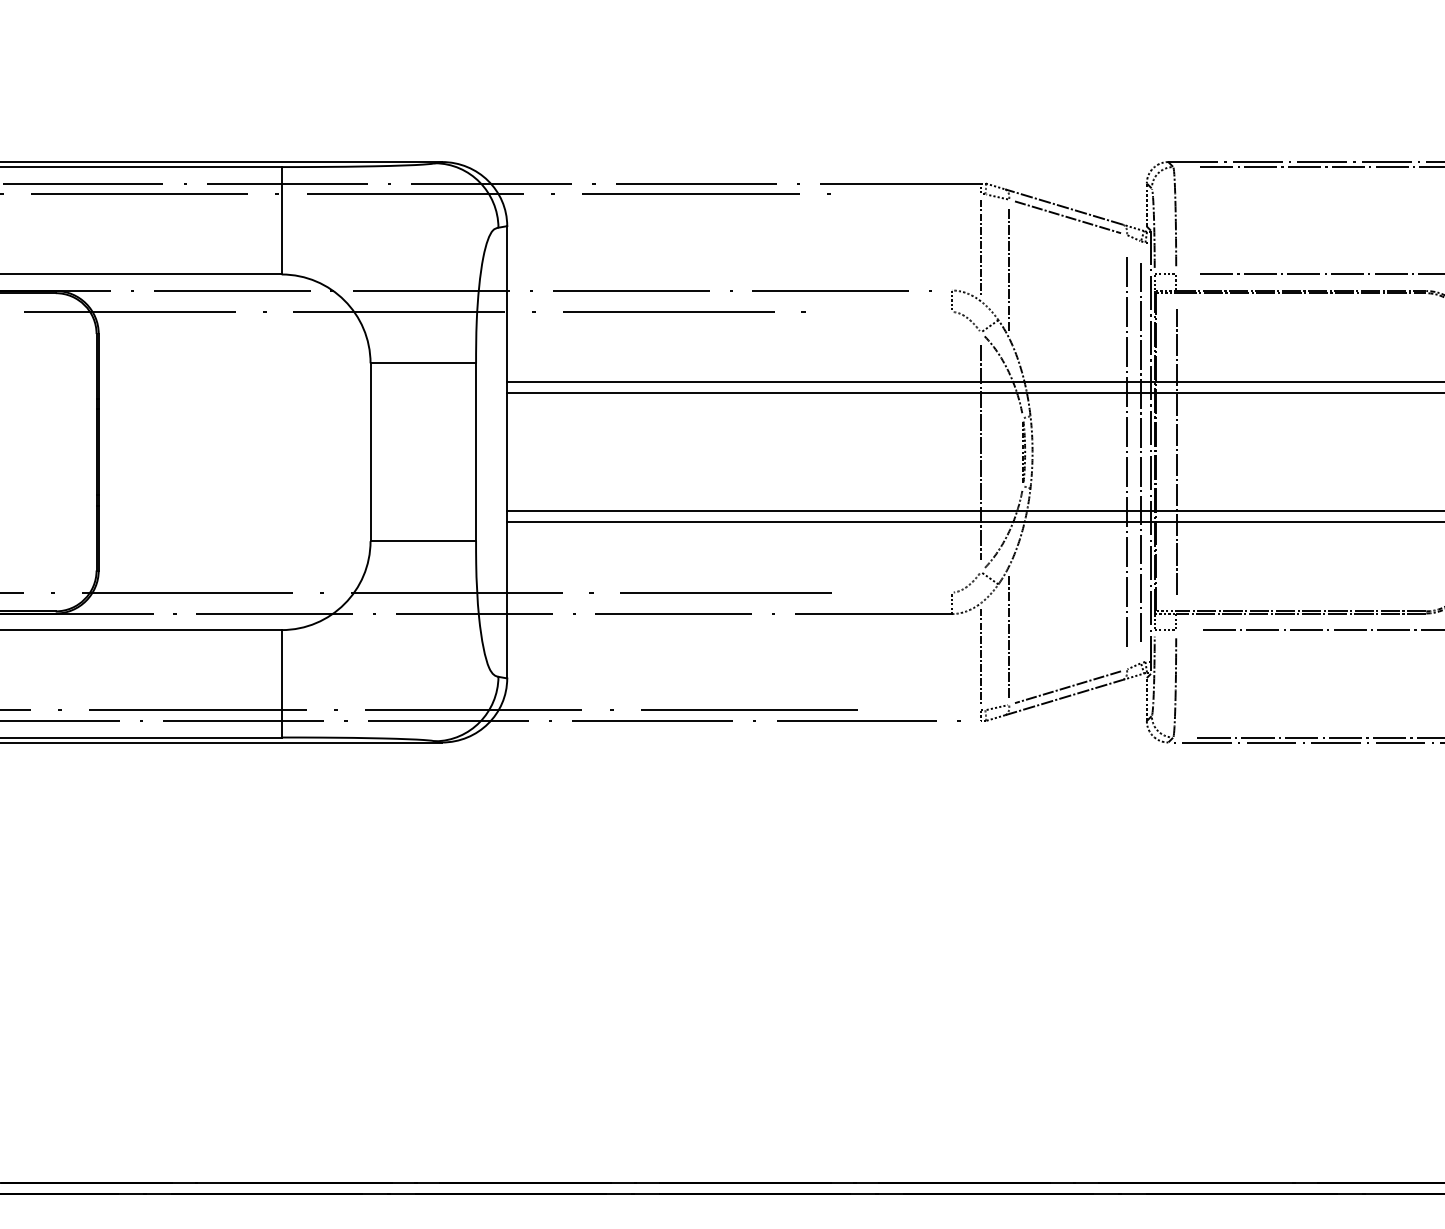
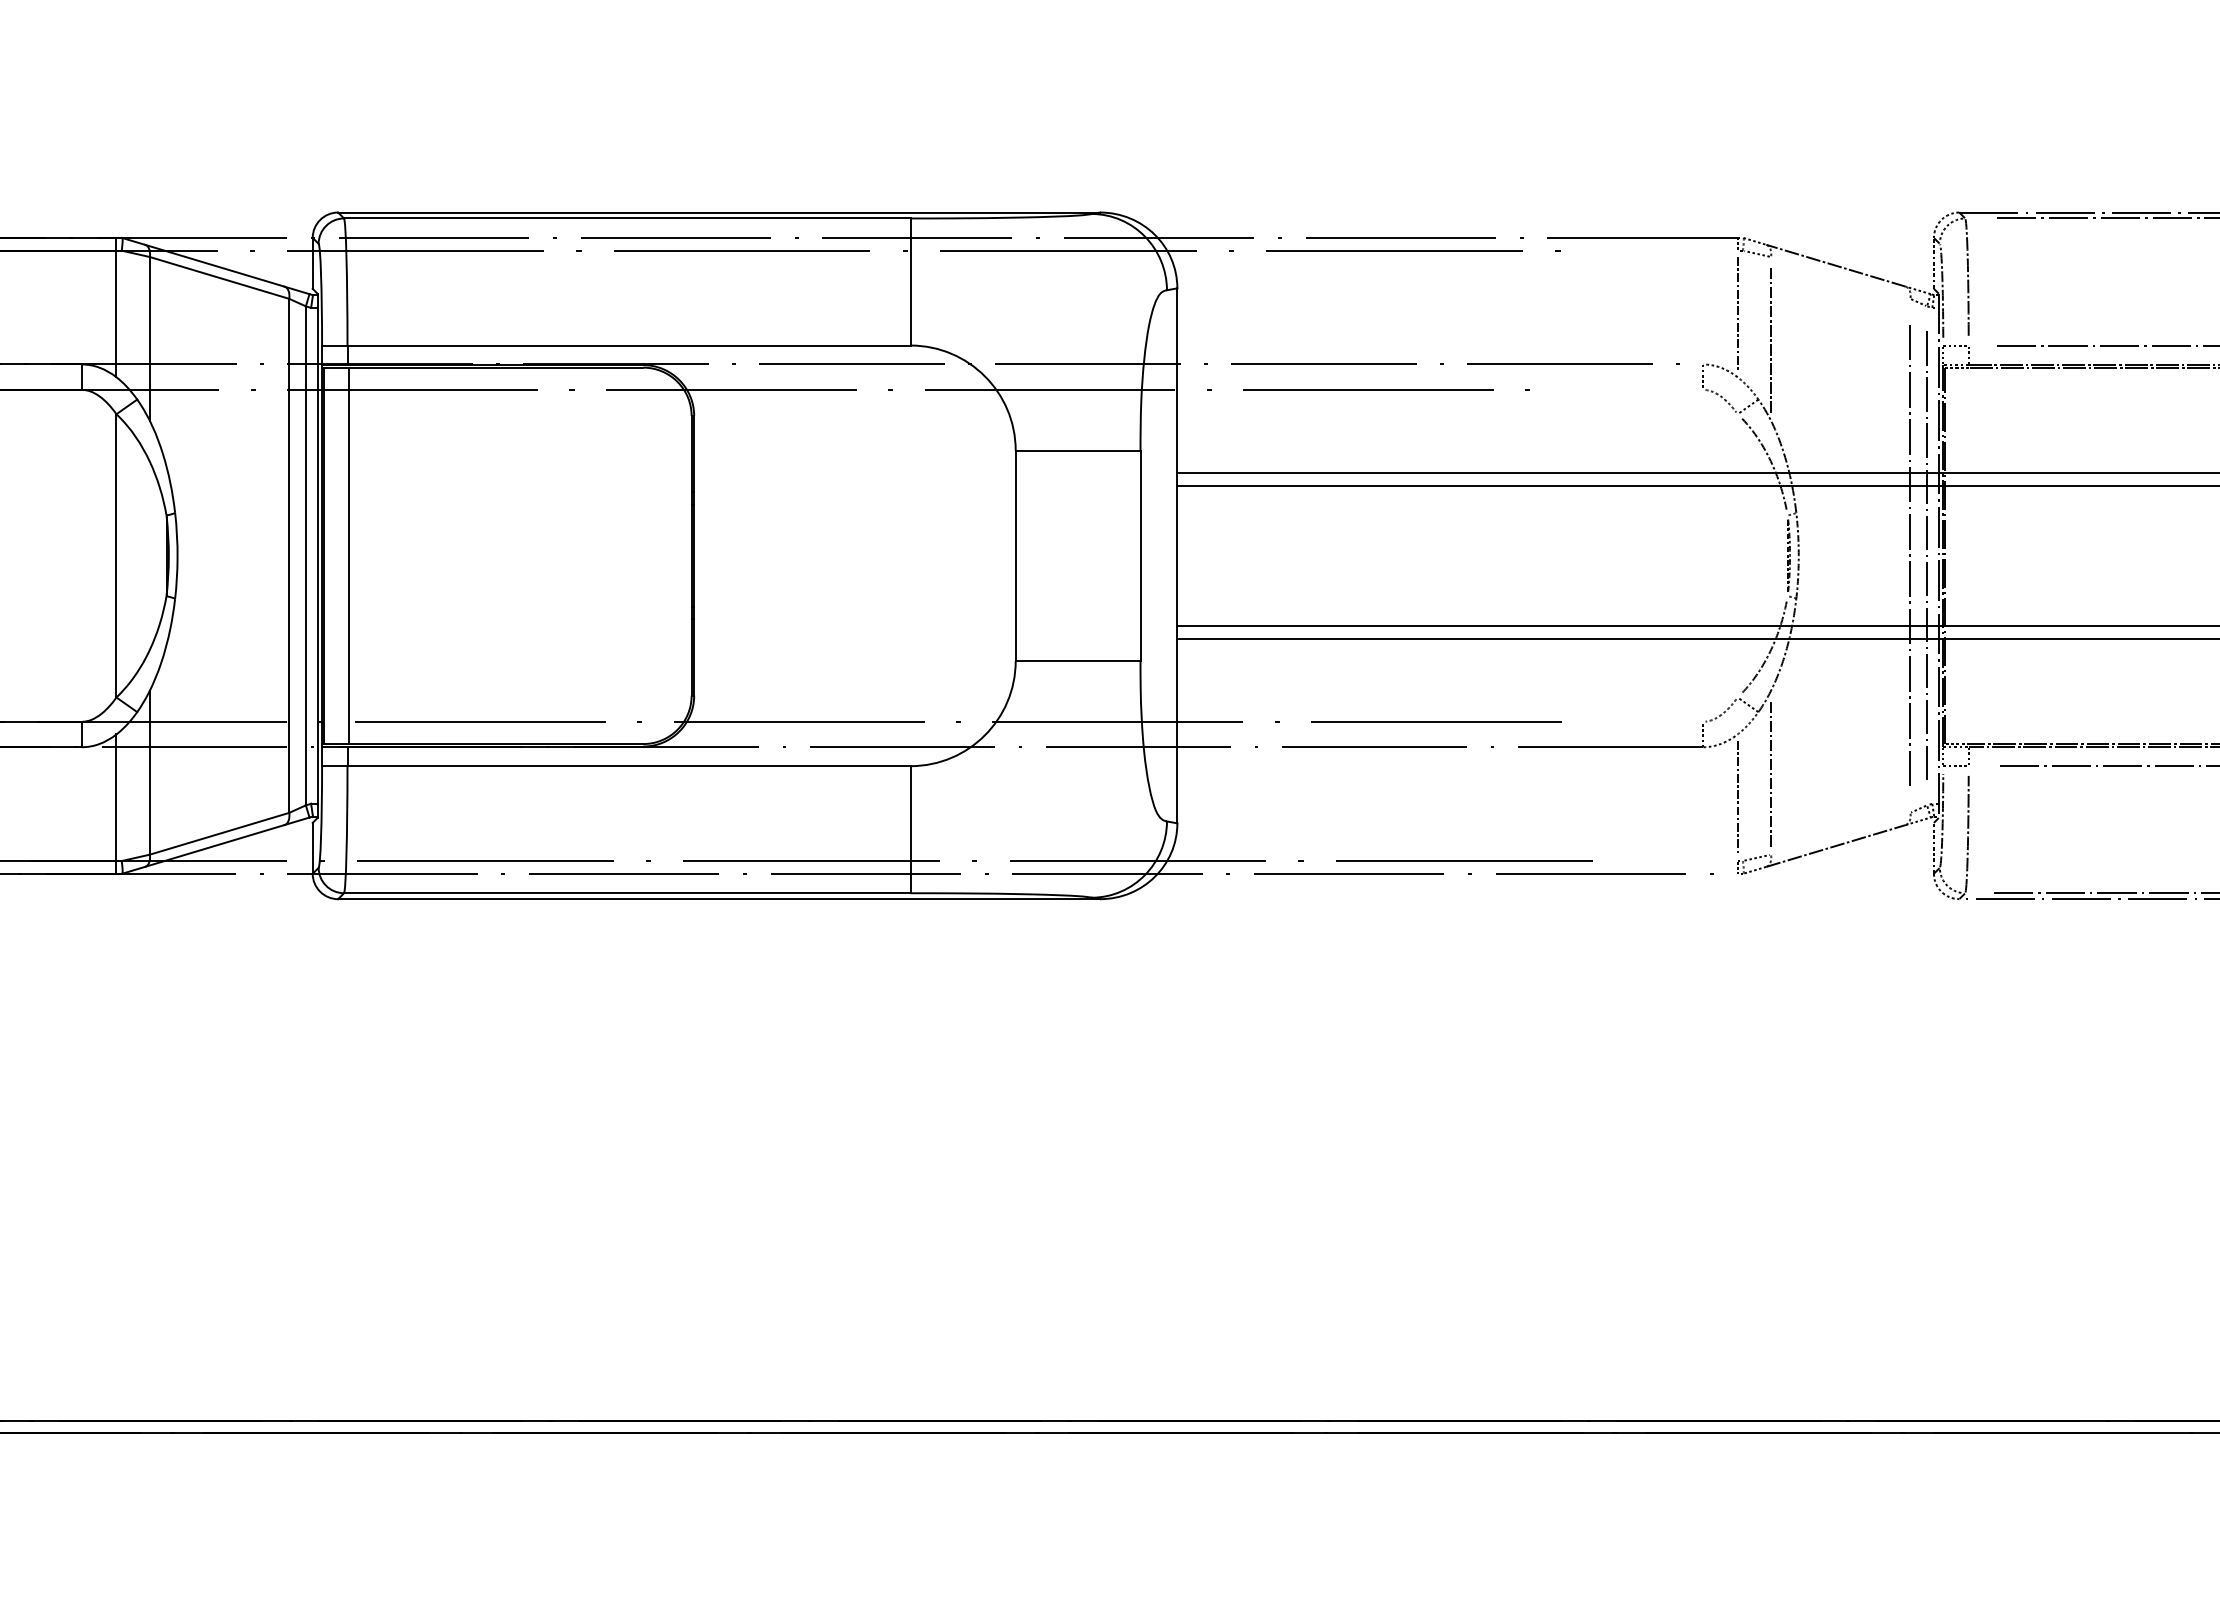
line: (1067, 216) -> (1840, 277), removed
line: (980, 451) -> (1737, 555), removed
line: (1177, 451) -> (1970, 555), removed
line: (1067, 687) -> (1840, 833), removed

